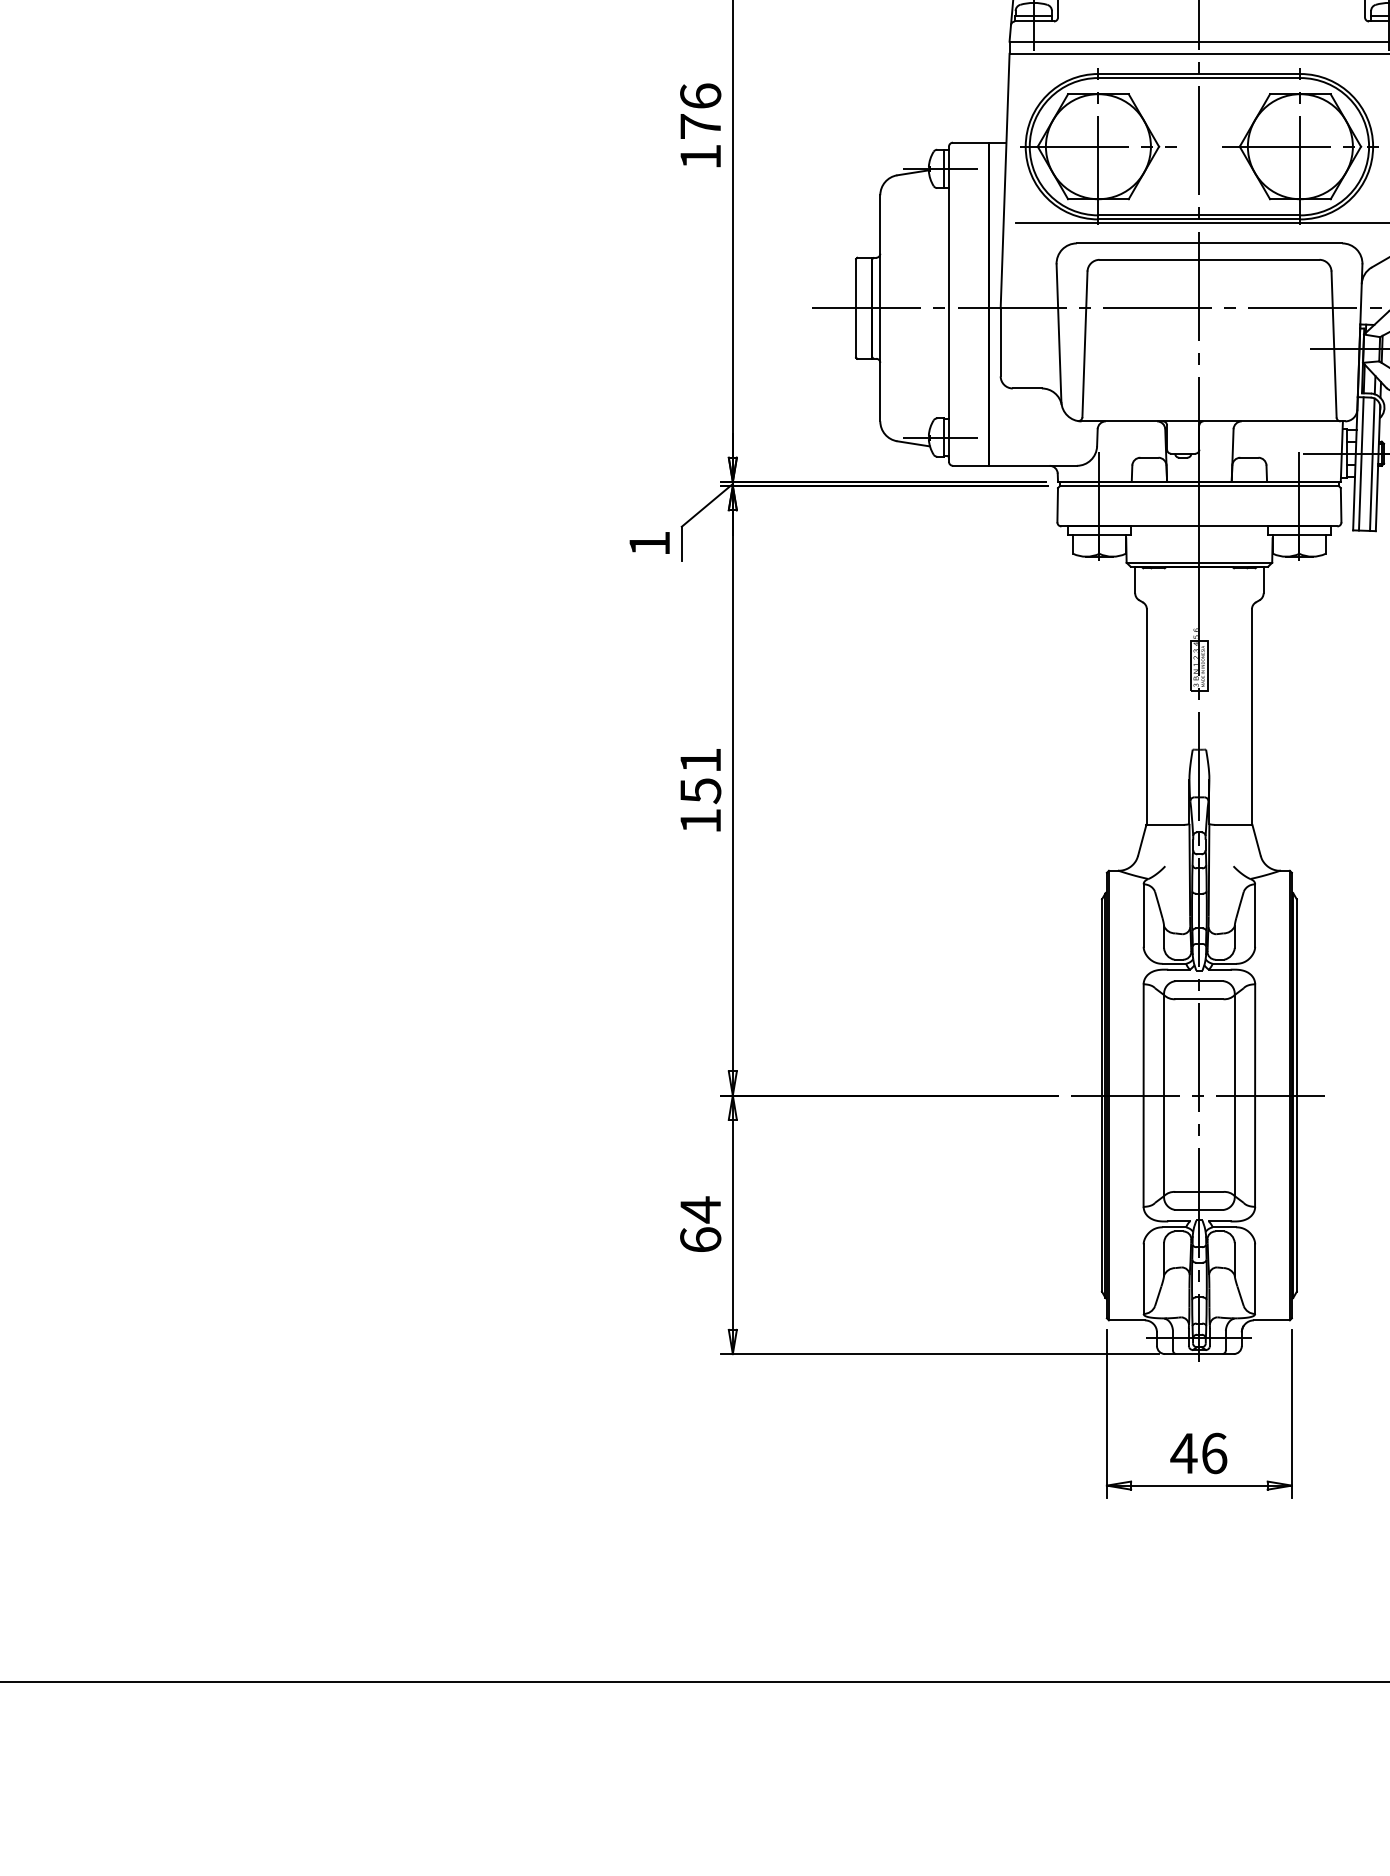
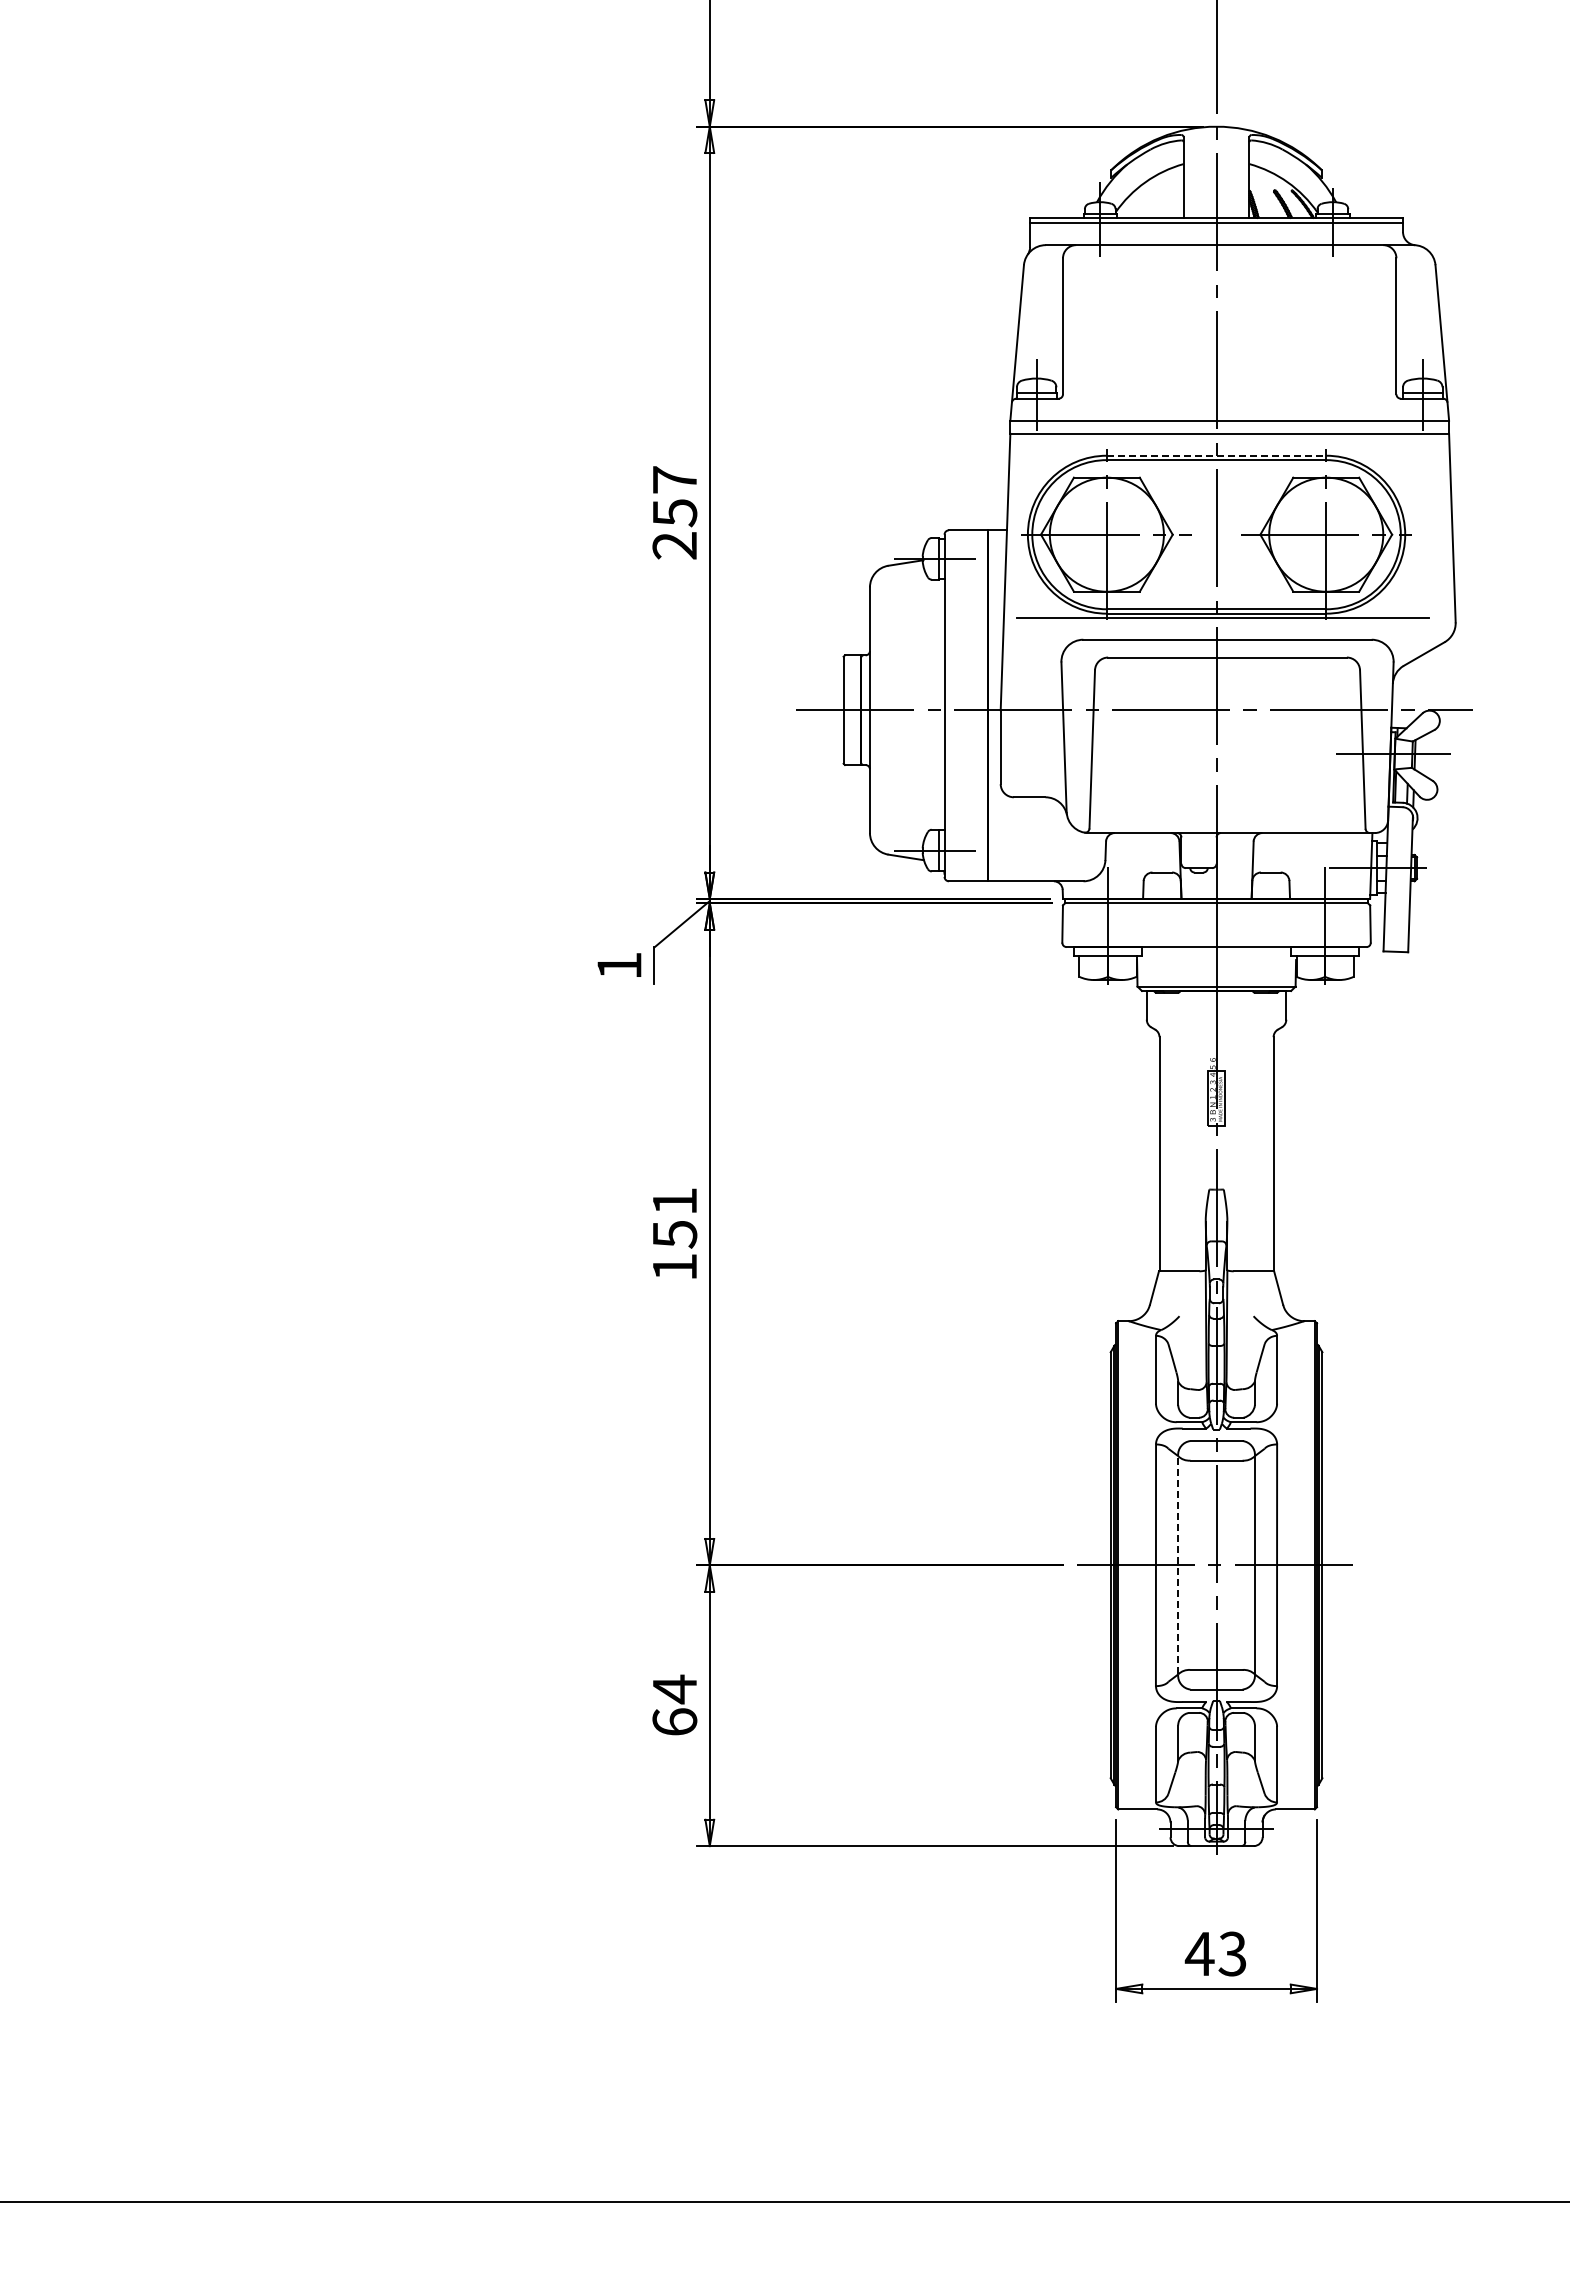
line: (1199, 73) -> (1216, 455), solid -> dashed
text: (700, 126) -> (674, 512), 176 -> 257
line: (1360, 463) -> (1391, 878), removed
line: (1371, 465) -> (1403, 880), removed
line: (1164, 1094) -> (1178, 1564), solid -> dashed
text: (1214, 1453) -> (1232, 1953), 46 -> 43

